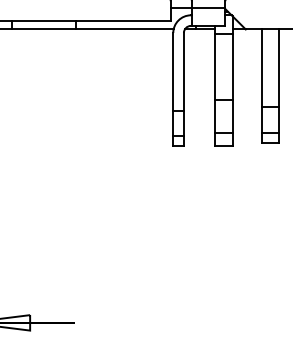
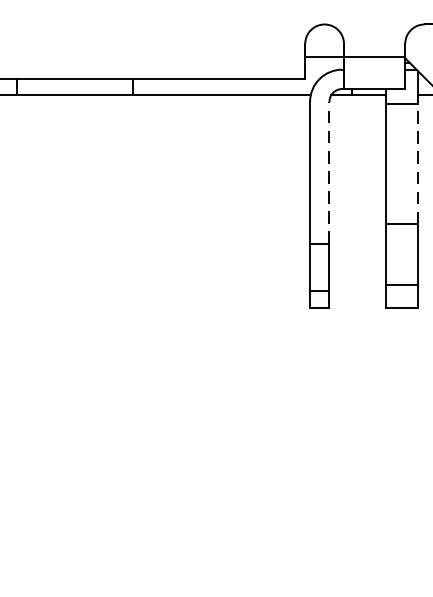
line: (232, 67) -> (418, 164), solid -> dashed
line: (183, 71) -> (328, 172), solid -> dashed

